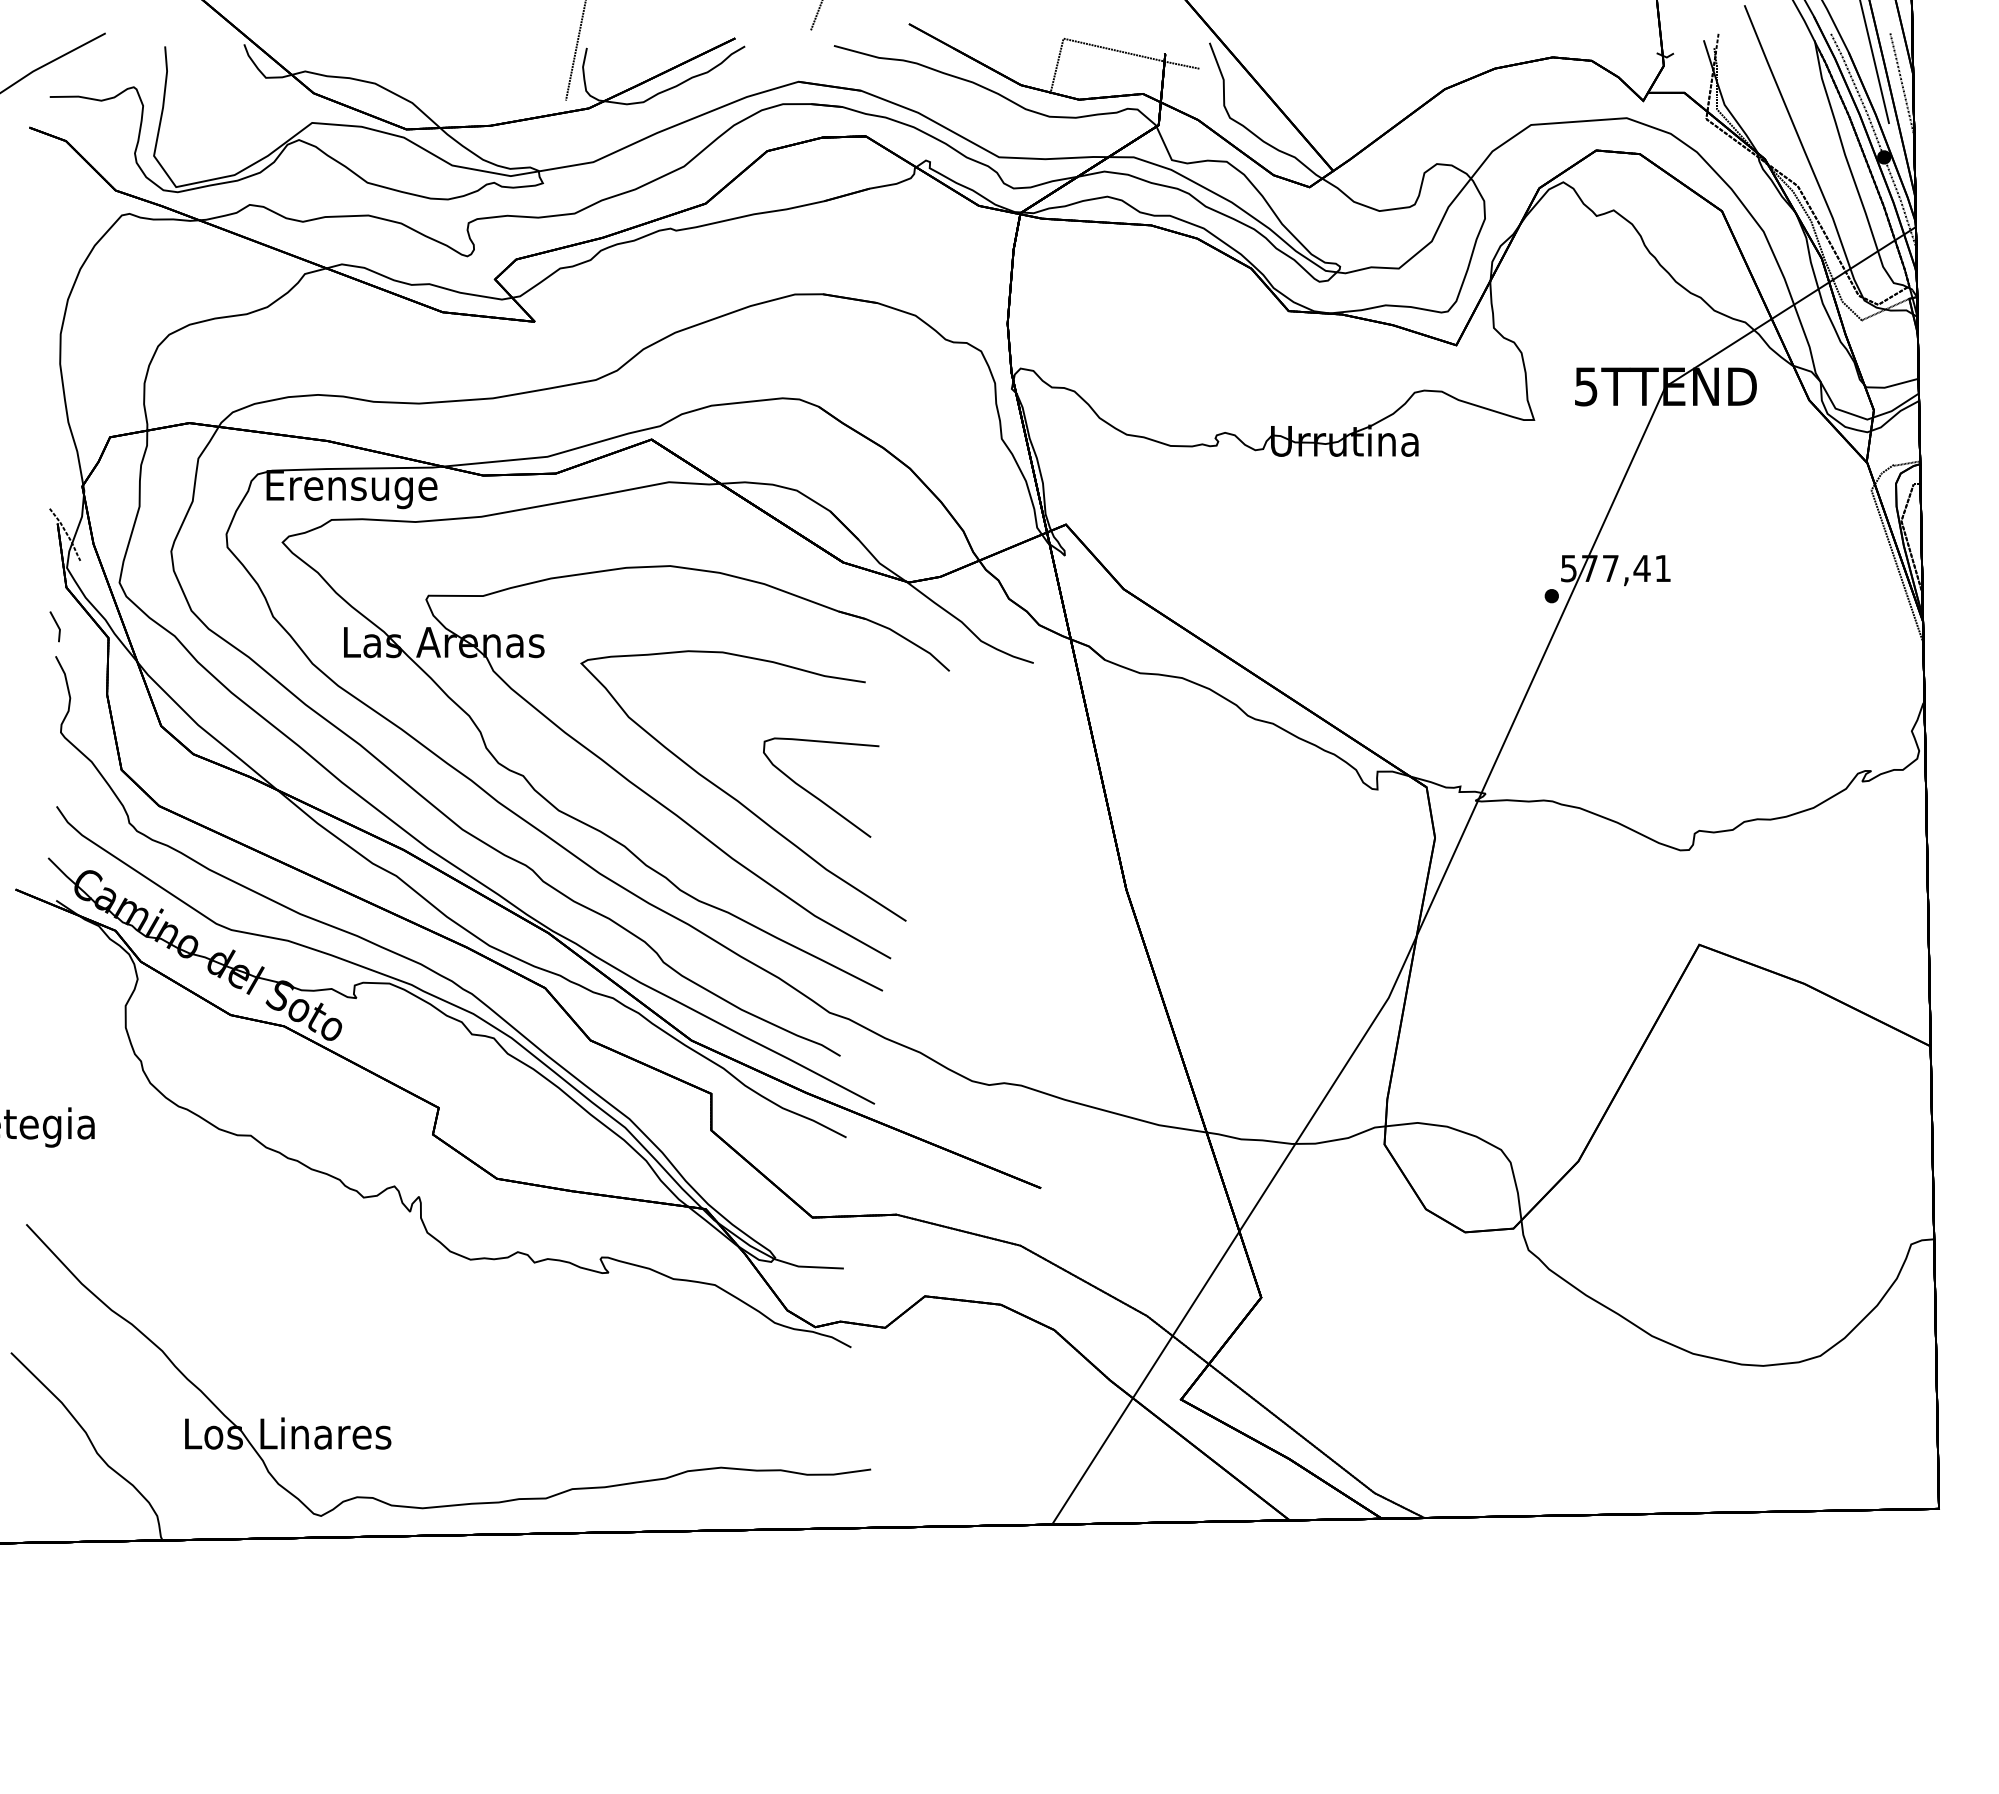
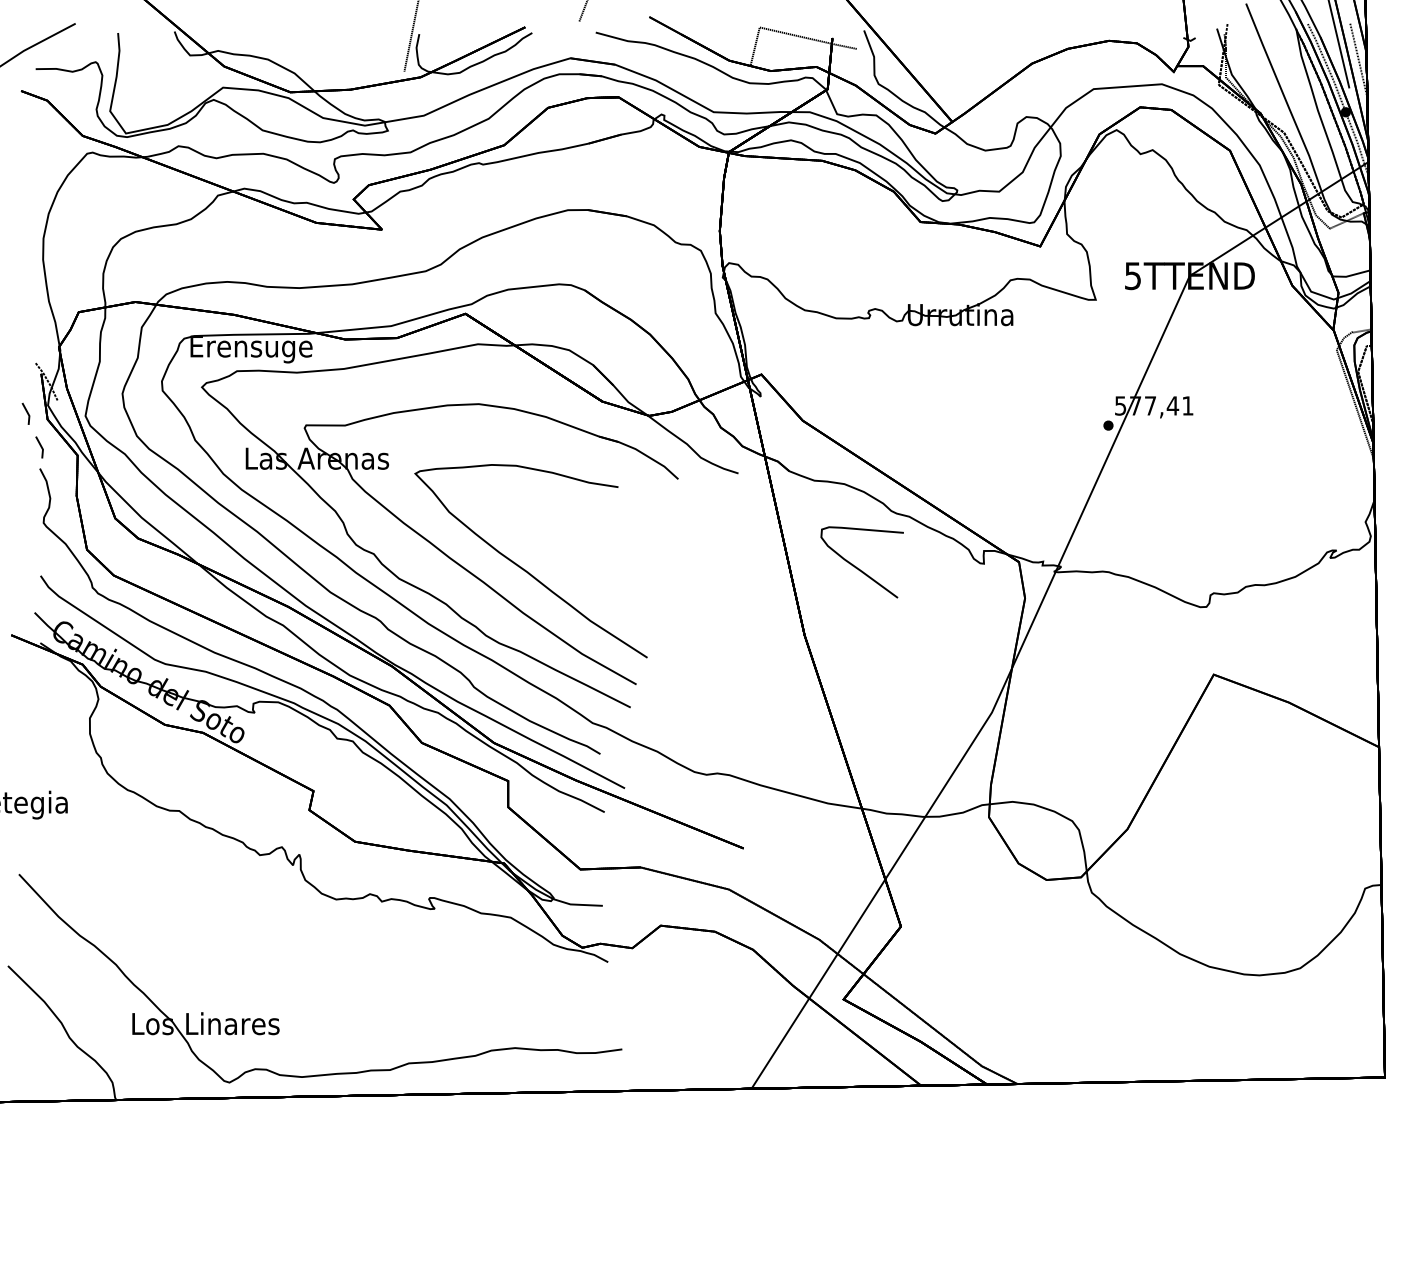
line: (37, 578) -> (26, 413), added
curve: (815, 795) -> (858, 568), moved

